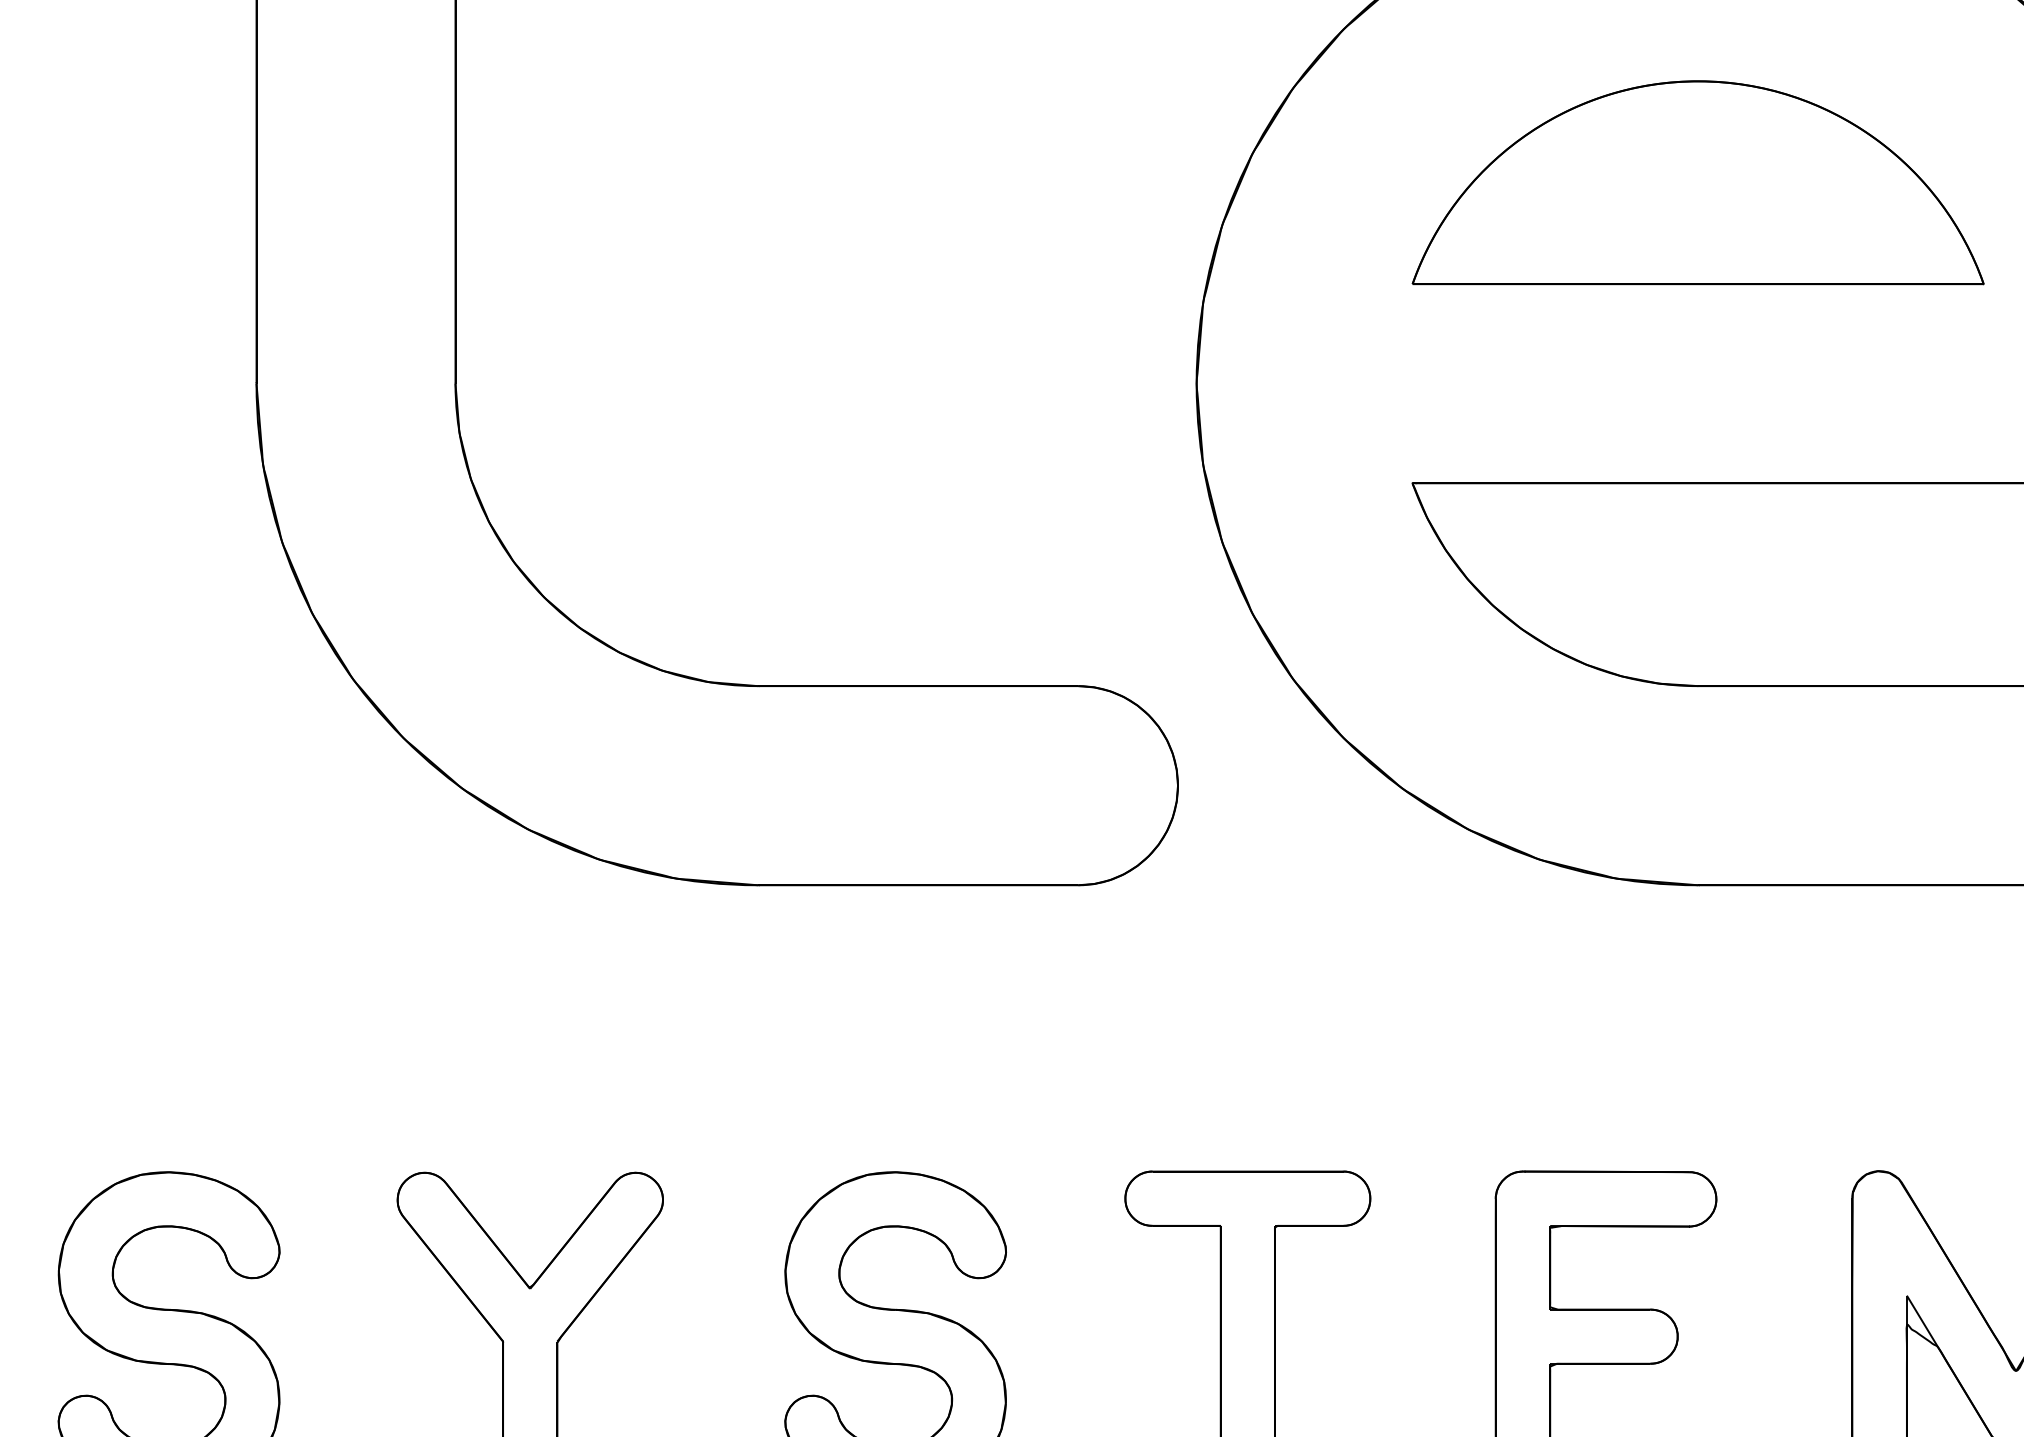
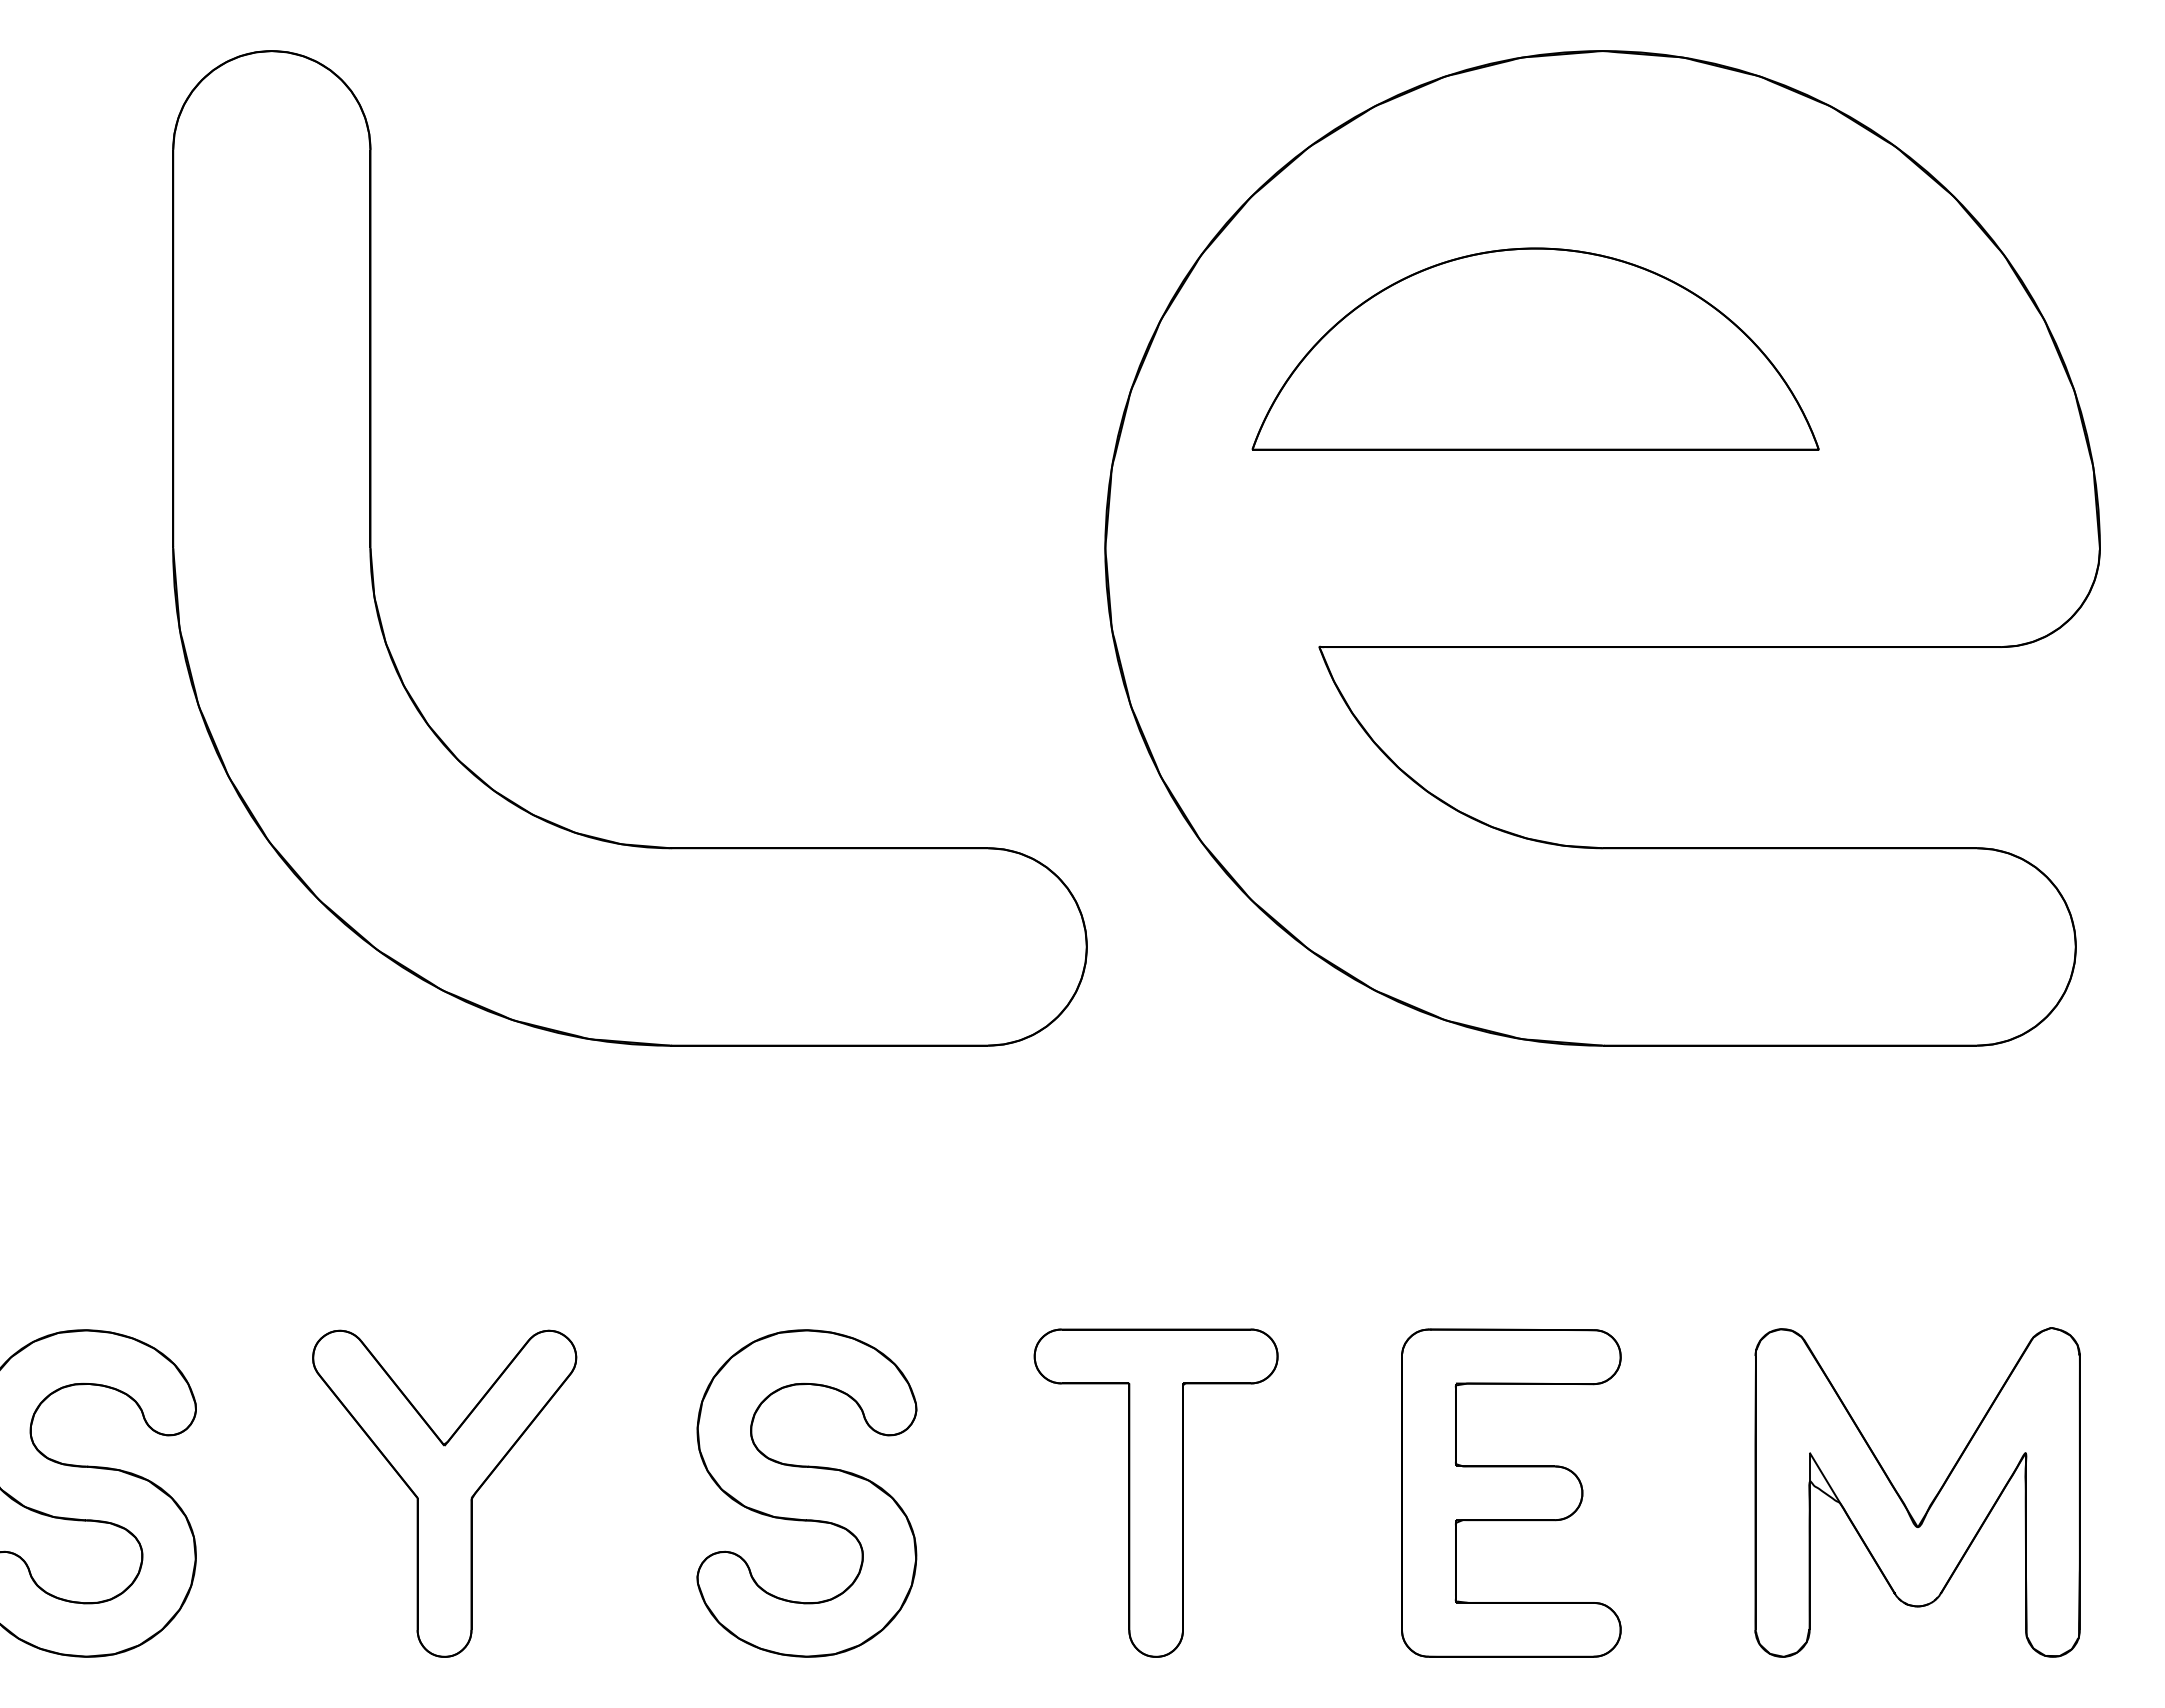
part: (1698, 182) -> (1535, 348), moved

